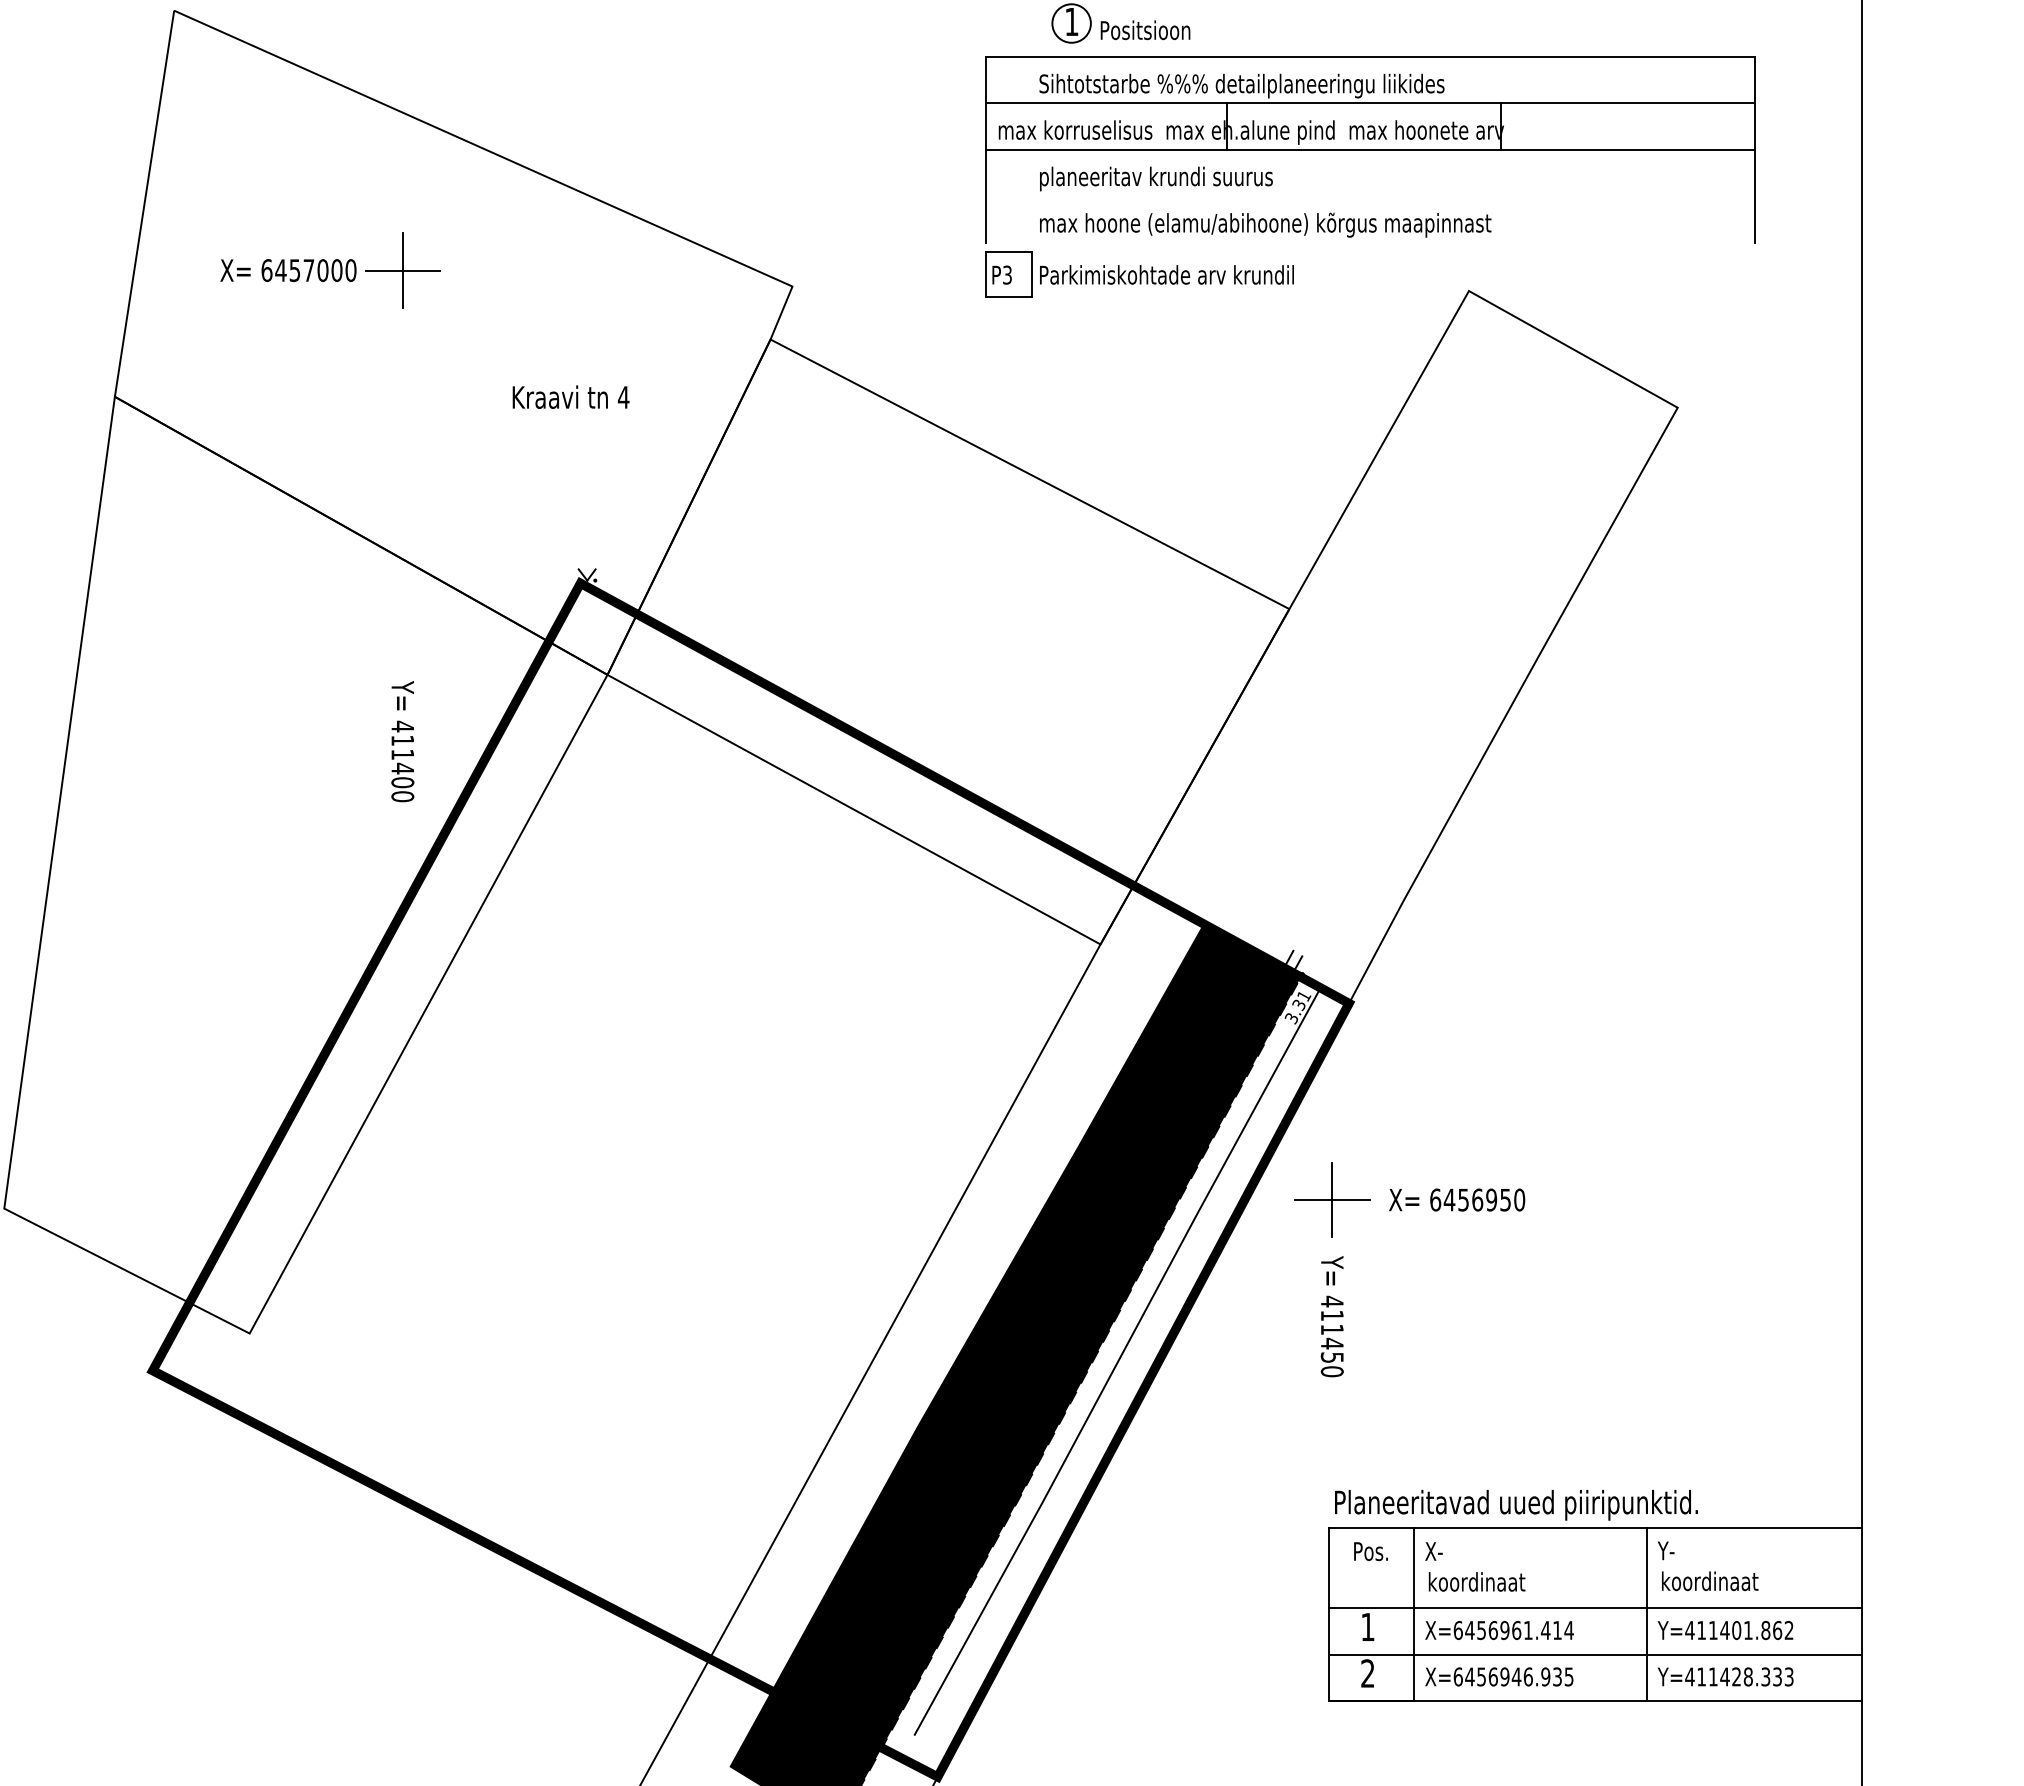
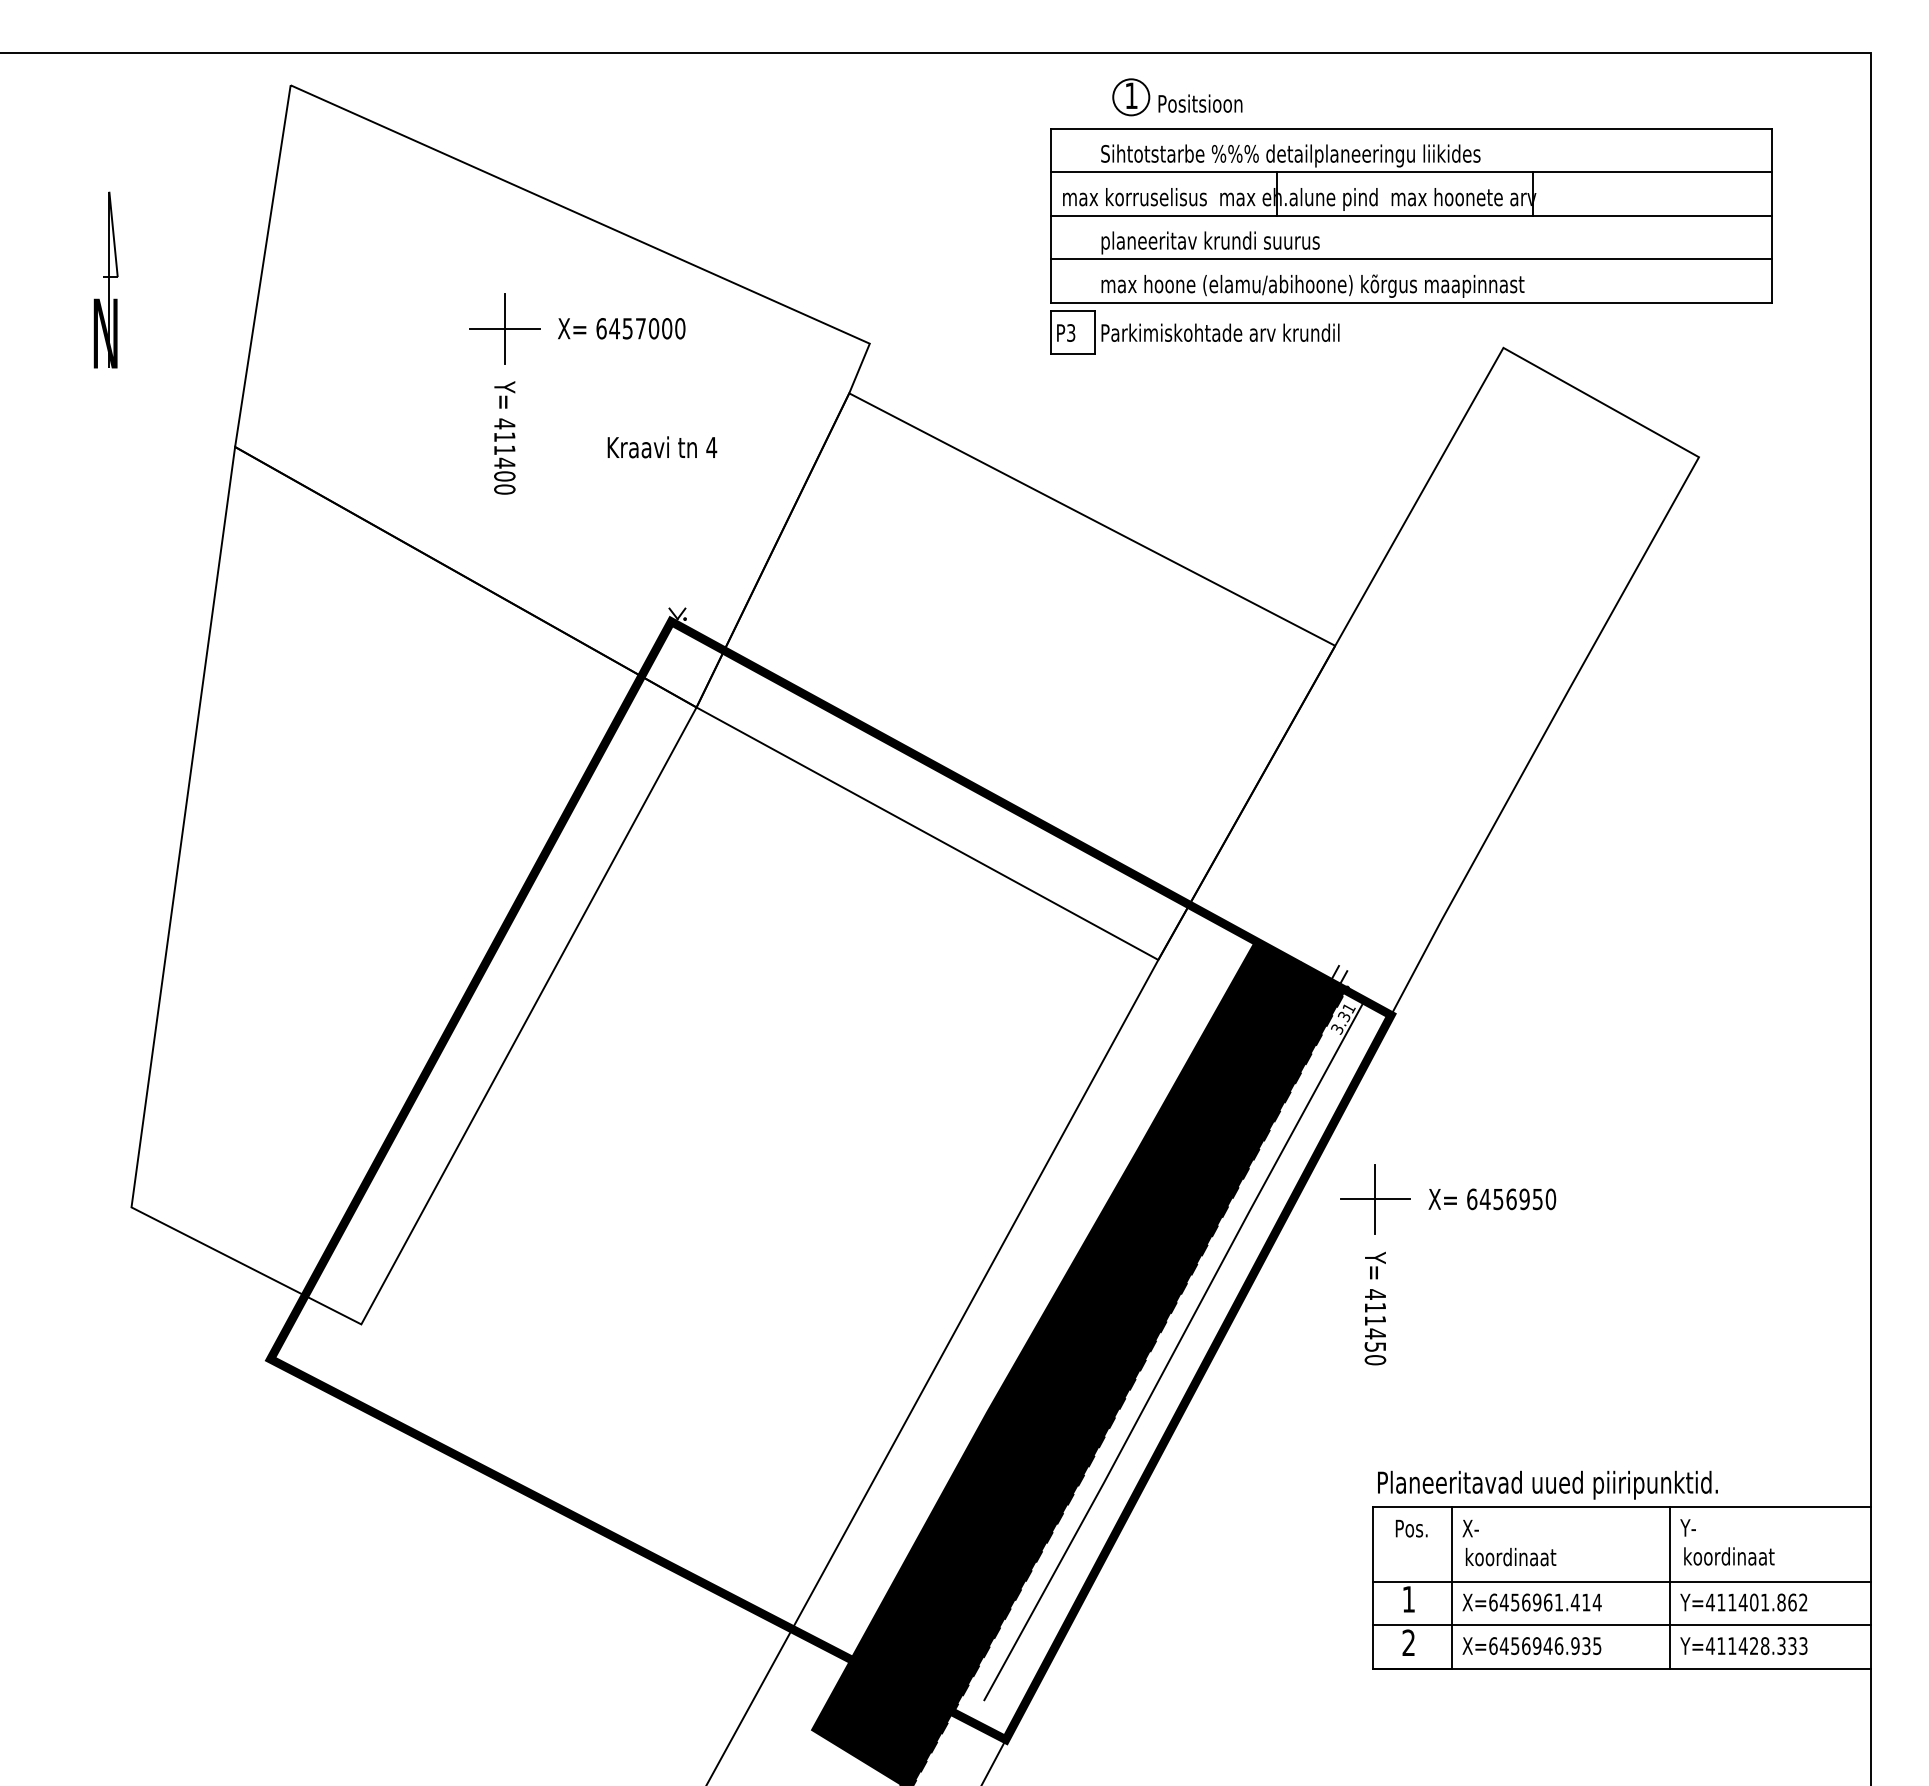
line: (1369, 196) -> (1410, 259), added
line: (1369, 242) -> (1410, 302), added
text: (288, 270) -> (621, 328), moved
text: (402, 741) -> (504, 437), moved

